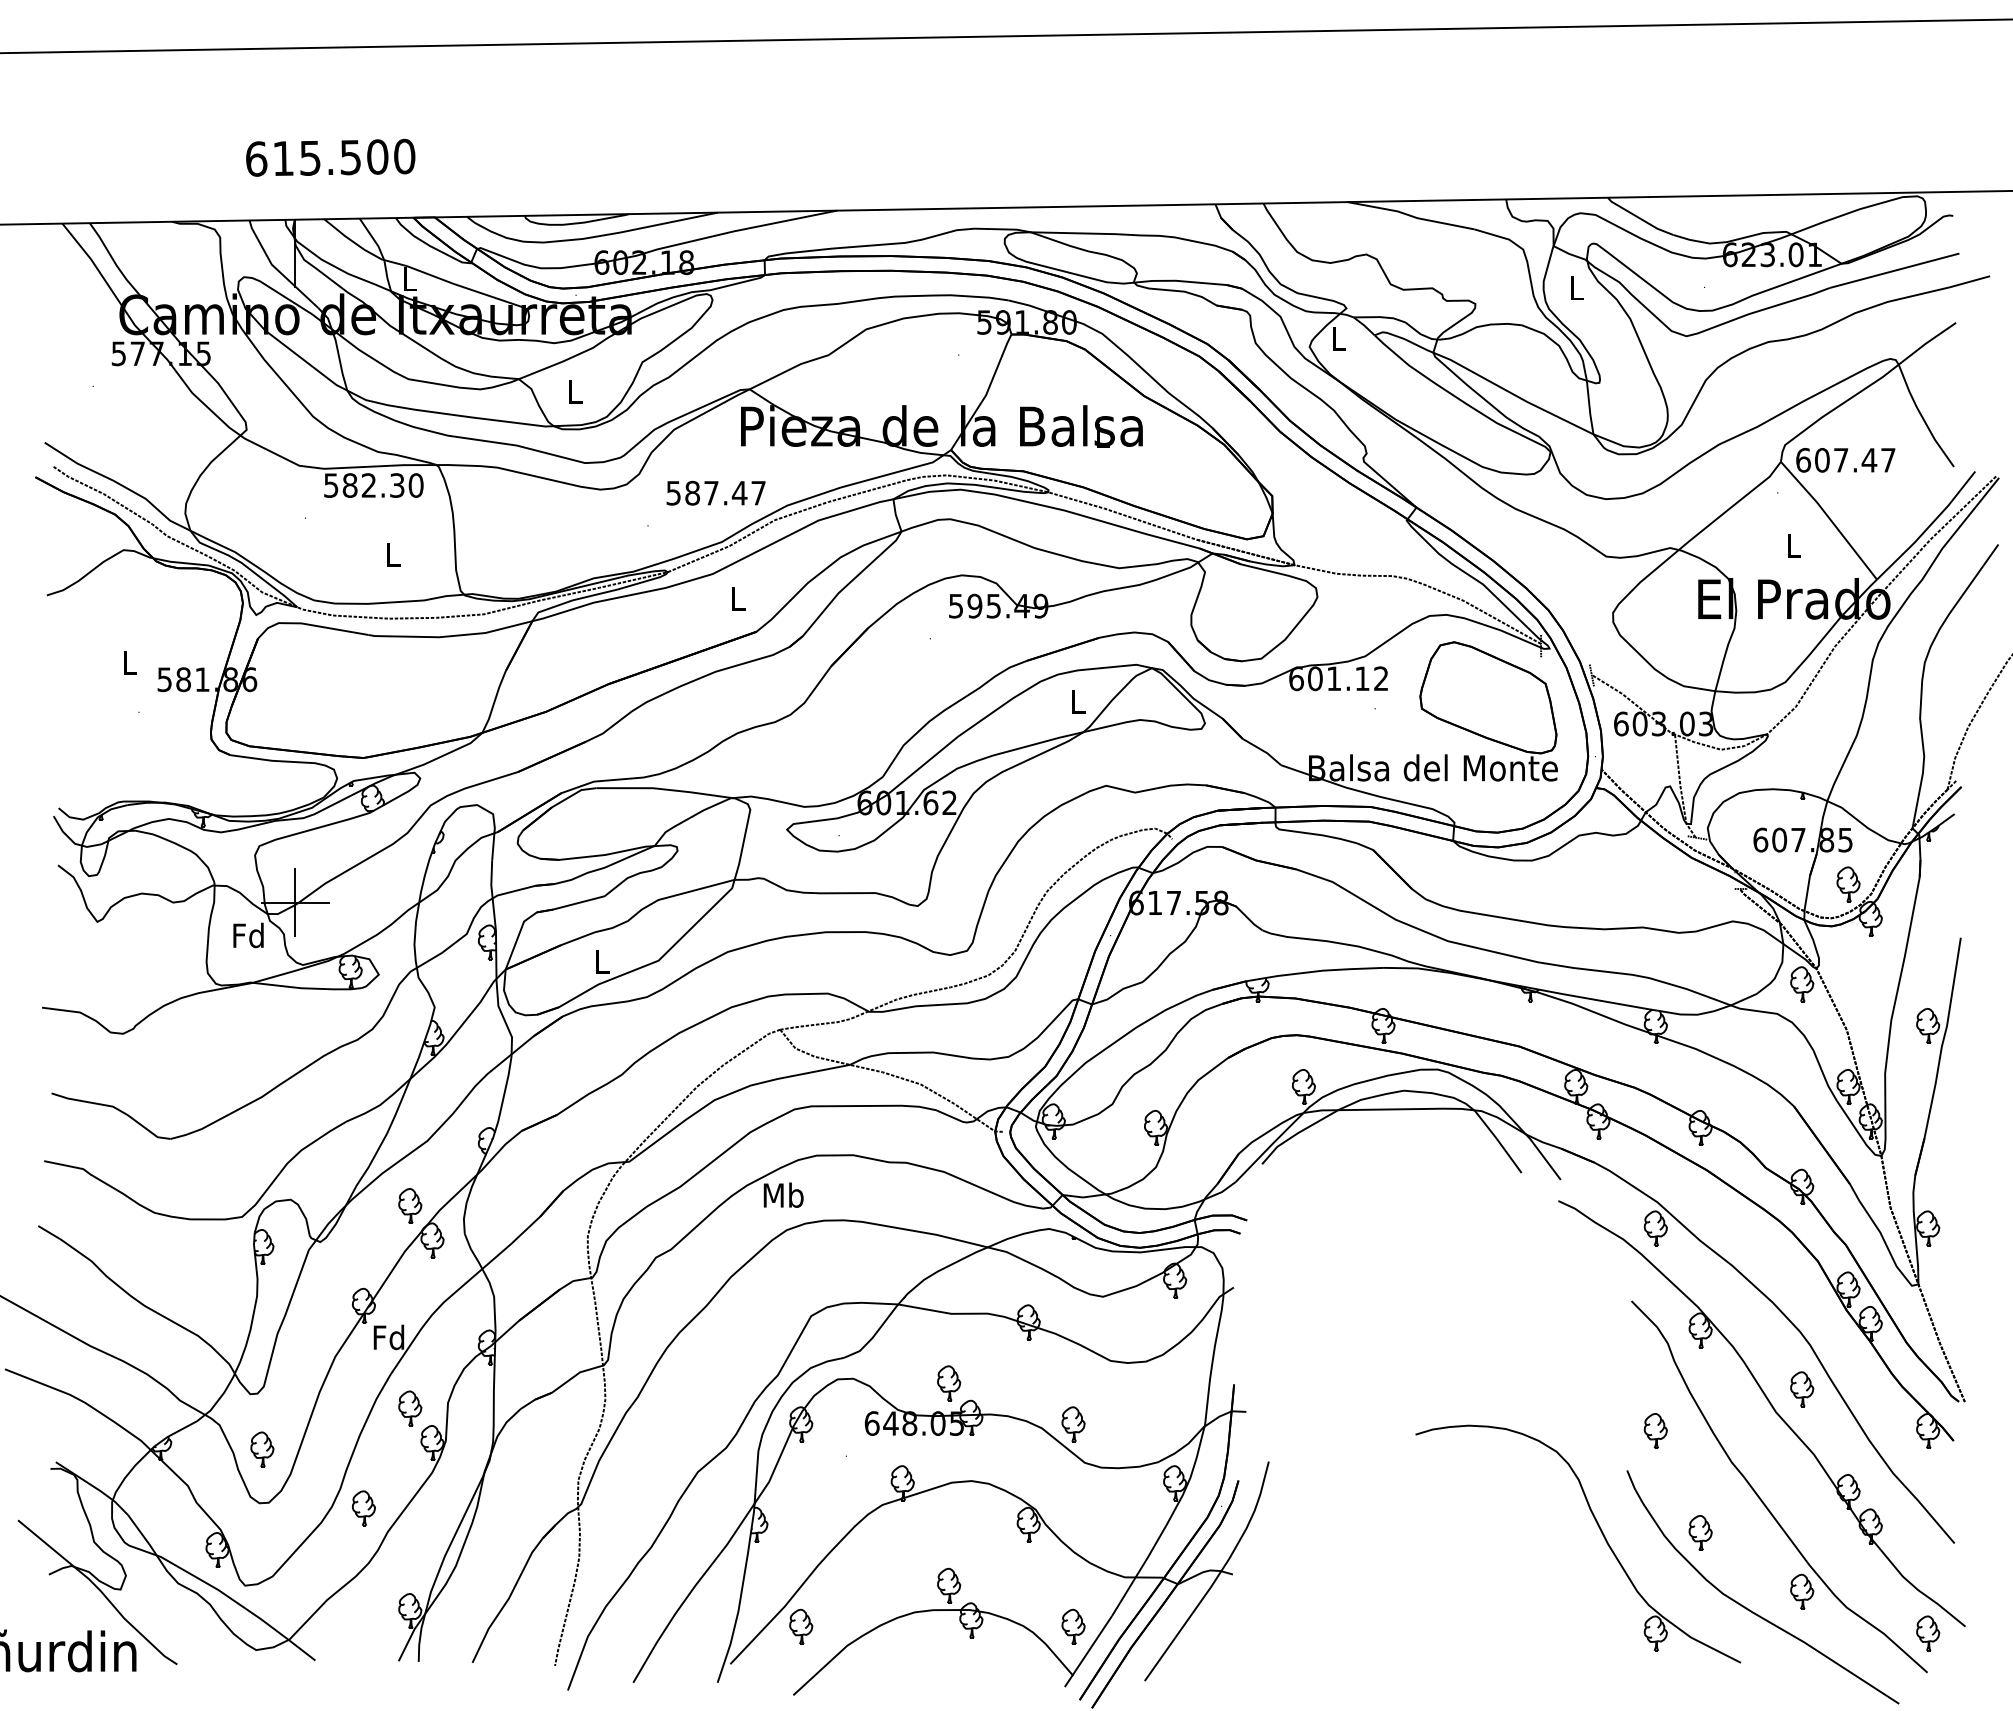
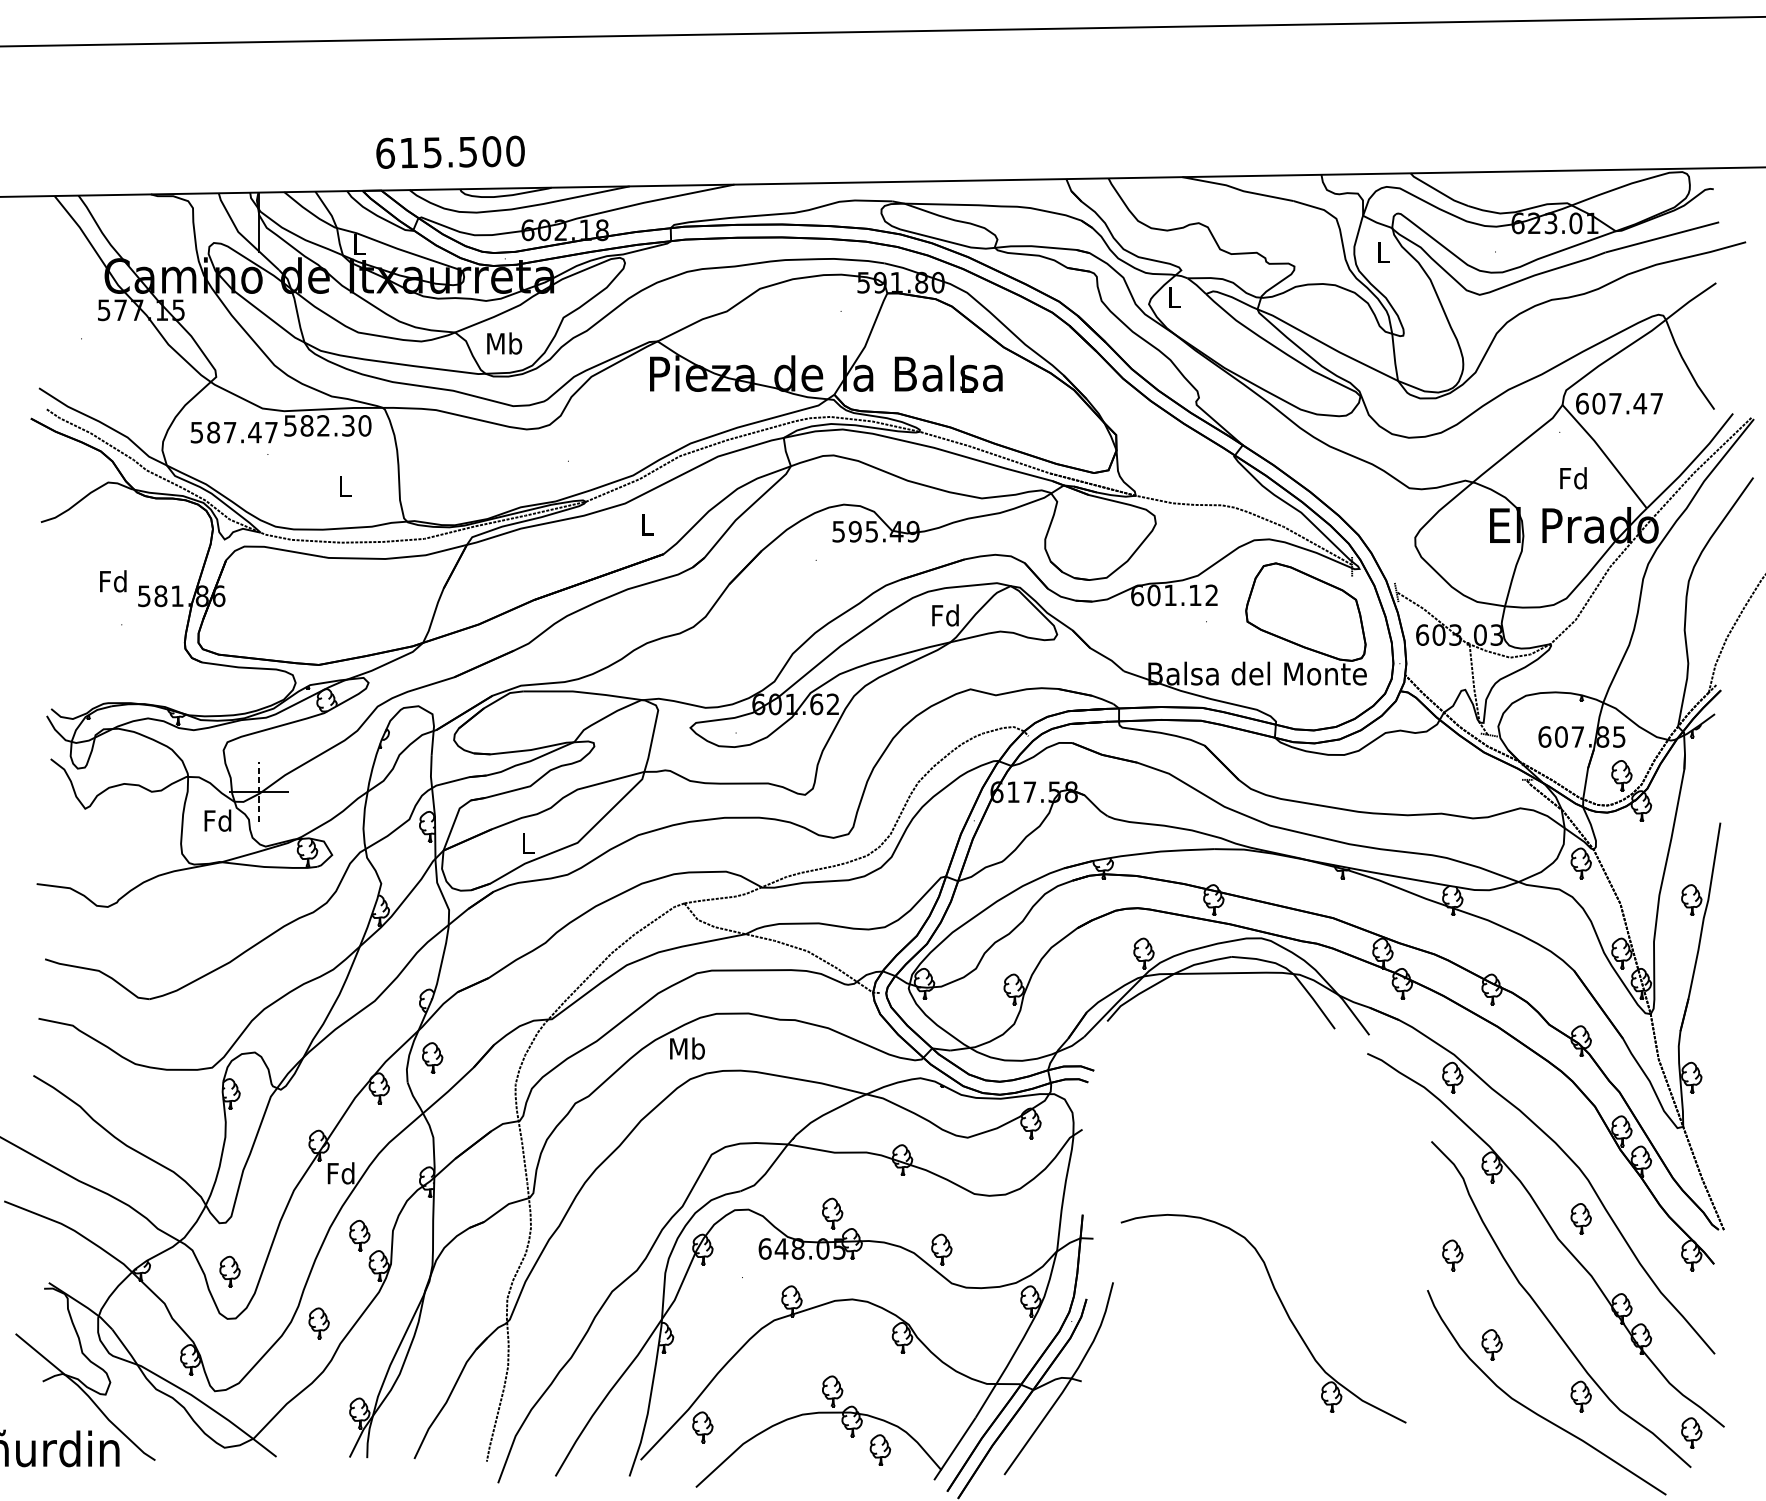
text: (330, 157) -> (450, 152), moved
text: (575, 391) -> (504, 343), L -> Mb
text: (715, 492) -> (233, 431), moved
text: (1793, 544) -> (1573, 477), L -> Fd
text: (129, 662) -> (113, 581), L -> Fd
text: (1077, 701) -> (945, 615), L -> Fd
line: (295, 902) -> (259, 791), solid -> dashed
part: (410, 1205) -> (432, 1057), moved
part: (1600, 1531) -> (1283, 1307), moved
part: (1073, 1626) -> (880, 1449), moved

